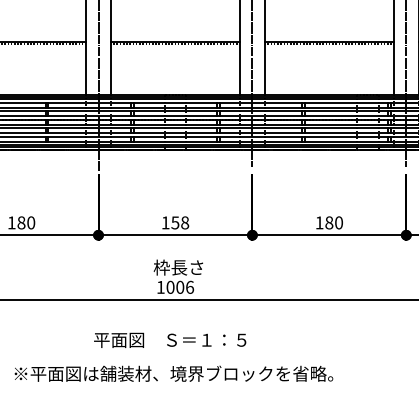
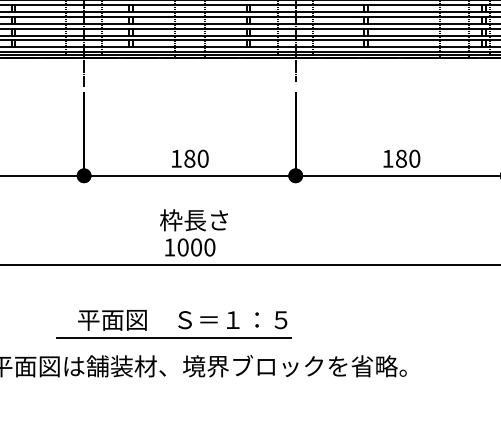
text: (180, 222) -> (196, 158), 158 -> 180
text: (190, 286) -> (210, 246), 1006 -> 1000
line: (163, 353) -> (173, 338), added

